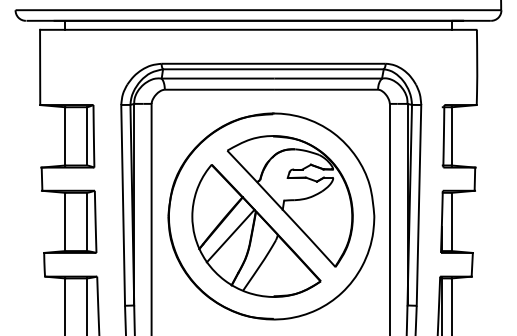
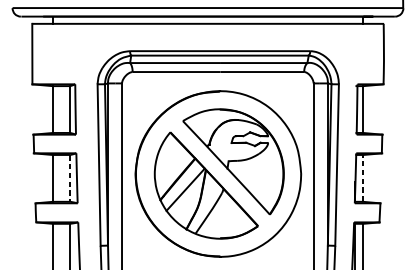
line: (451, 221) -> (363, 178), solid -> dashed
line: (87, 222) -> (70, 178), solid -> dashed

